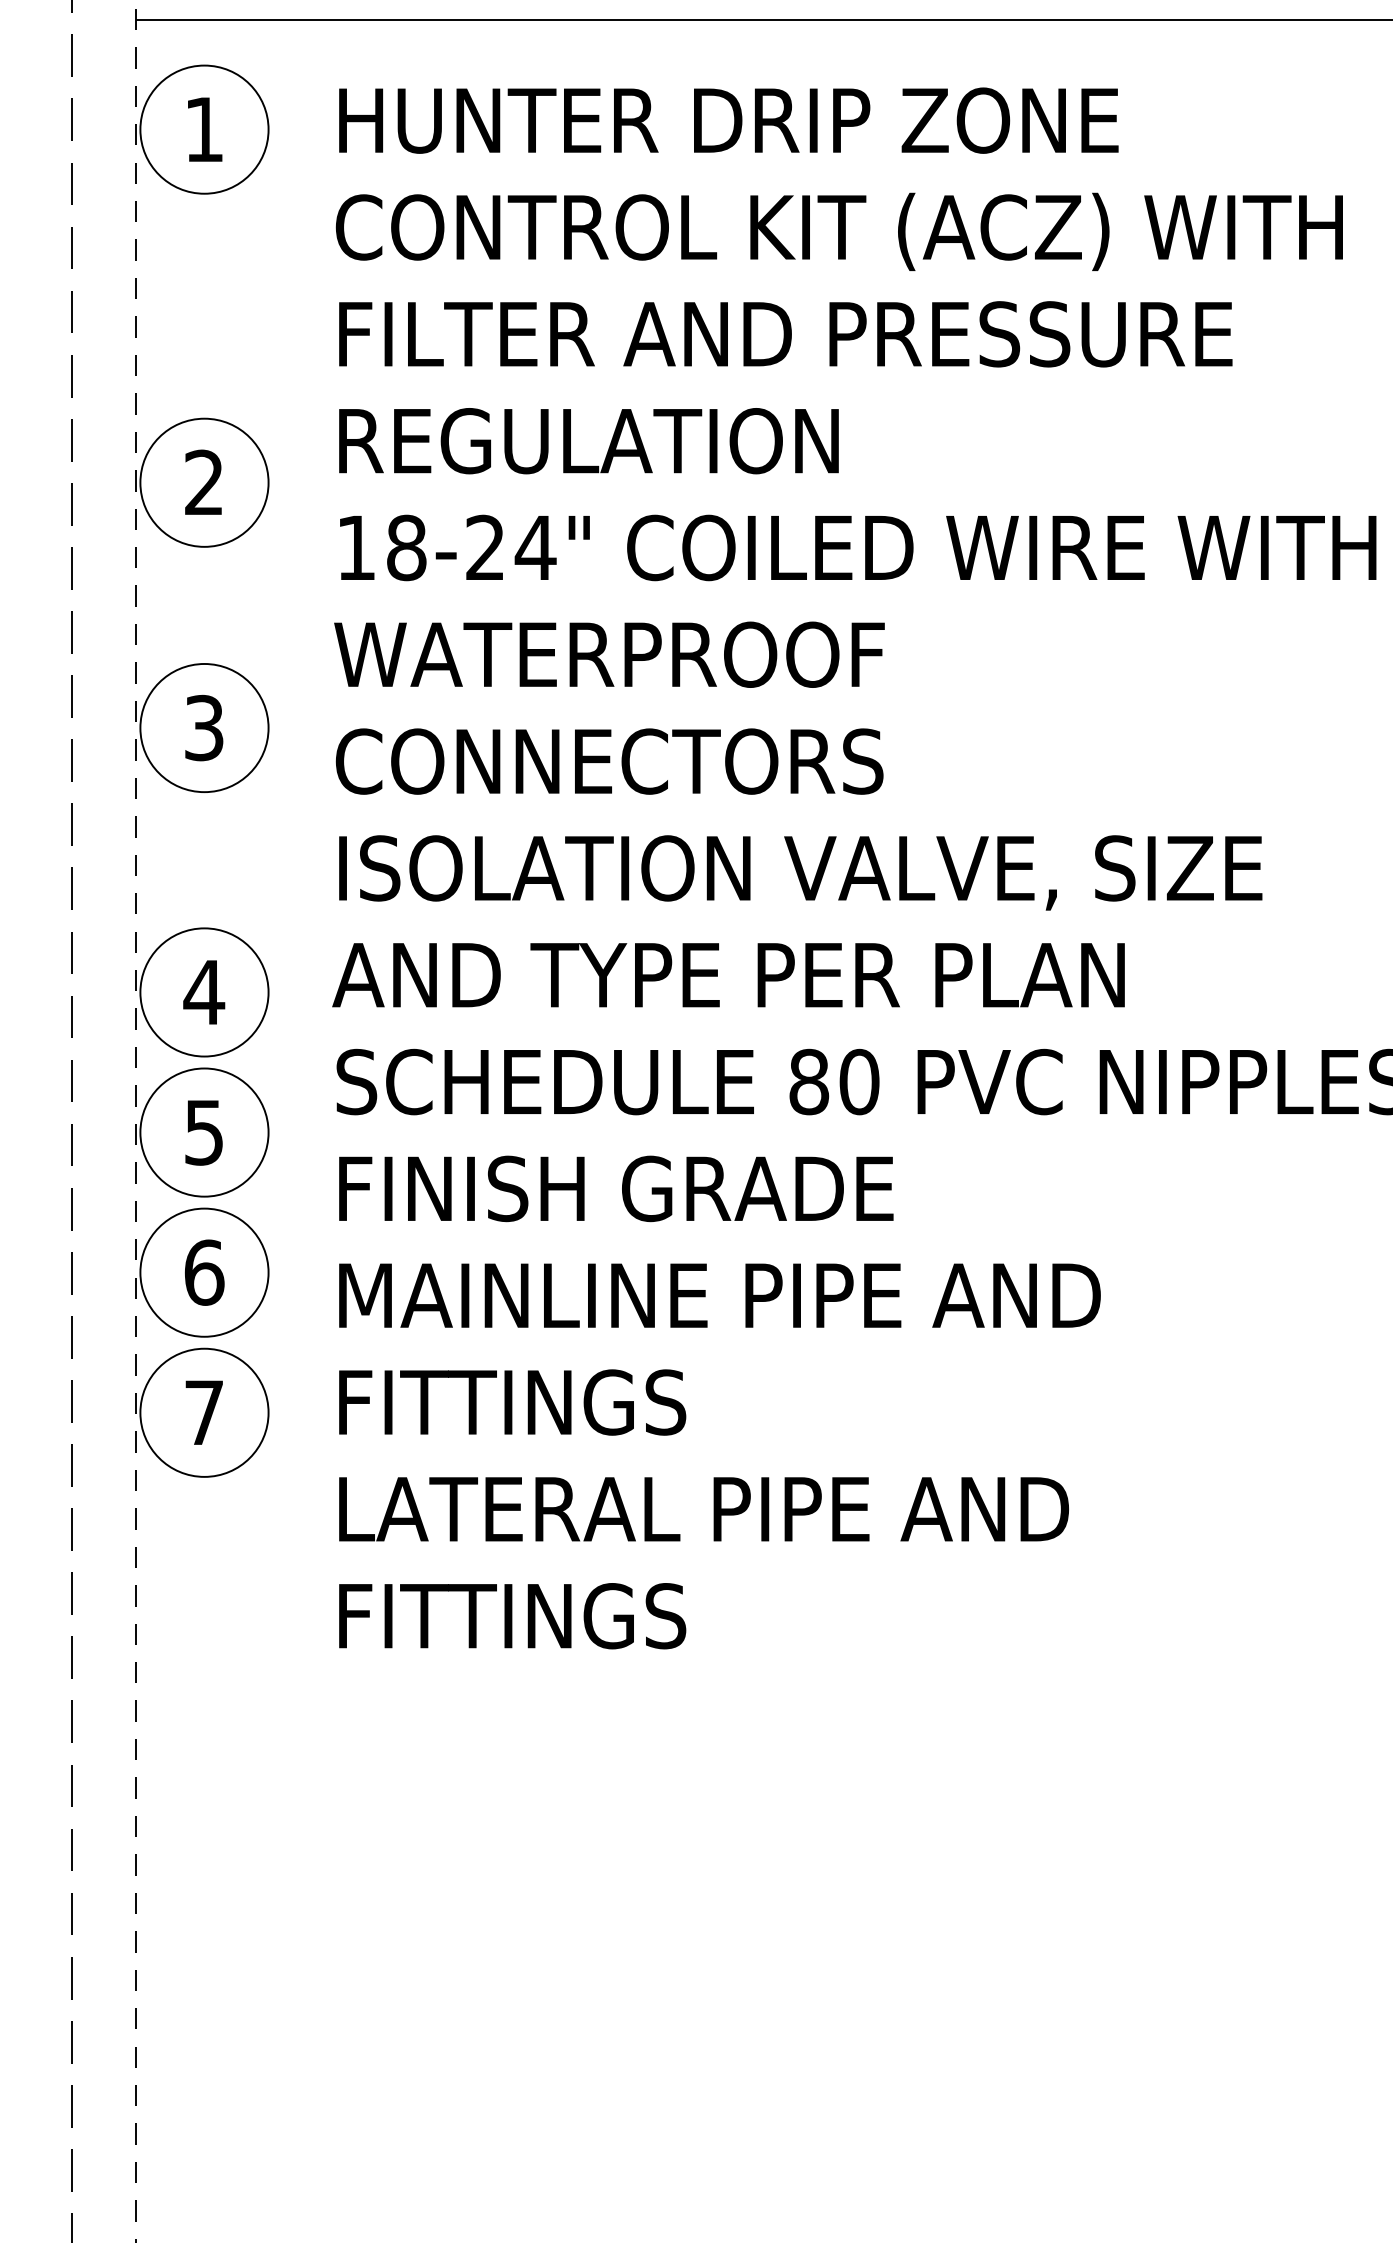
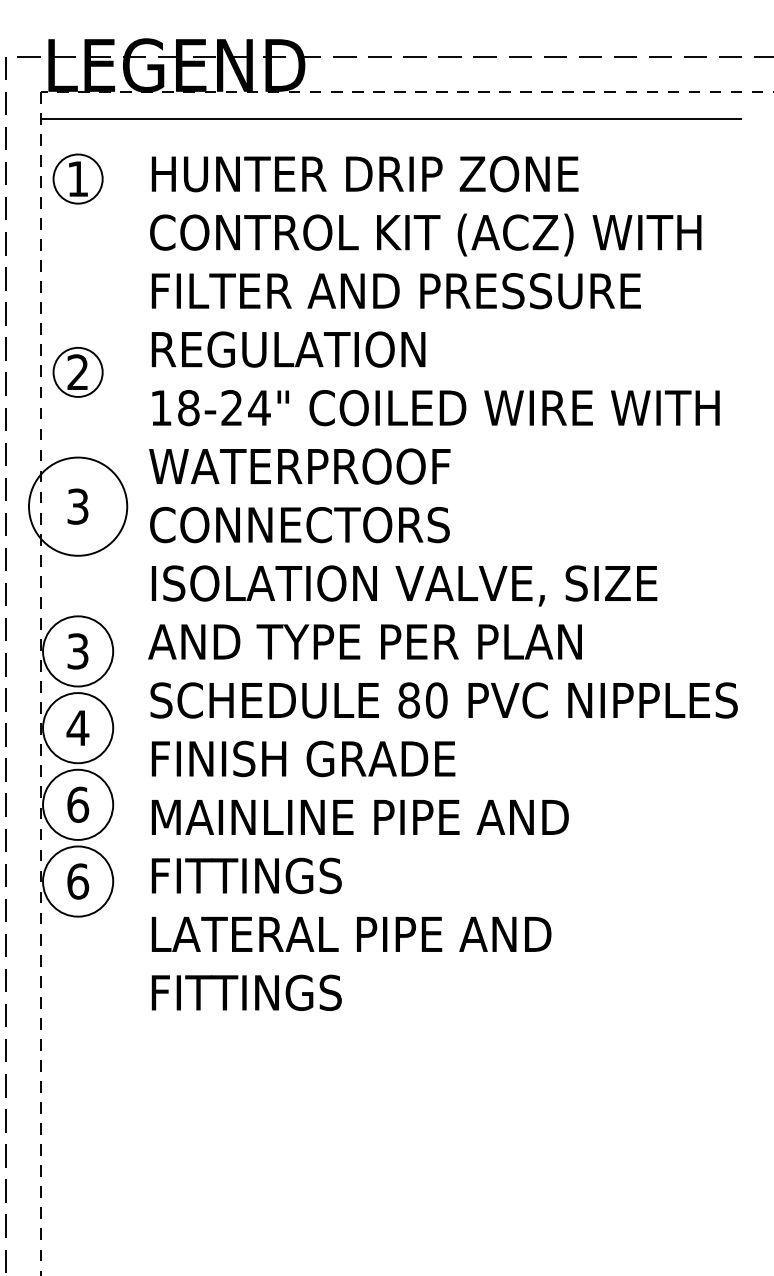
circle: (205, 130) -> (78, 179), size x0.7
circle: (205, 482) -> (78, 372), size x0.7
circle: (205, 727) -> (78, 506), size x1.4
text: (203, 992) -> (77, 651), 4 -> 3
text: (203, 1133) -> (77, 728), 5 -> 4
text: (205, 1412) -> (78, 881), 7 -> 6

